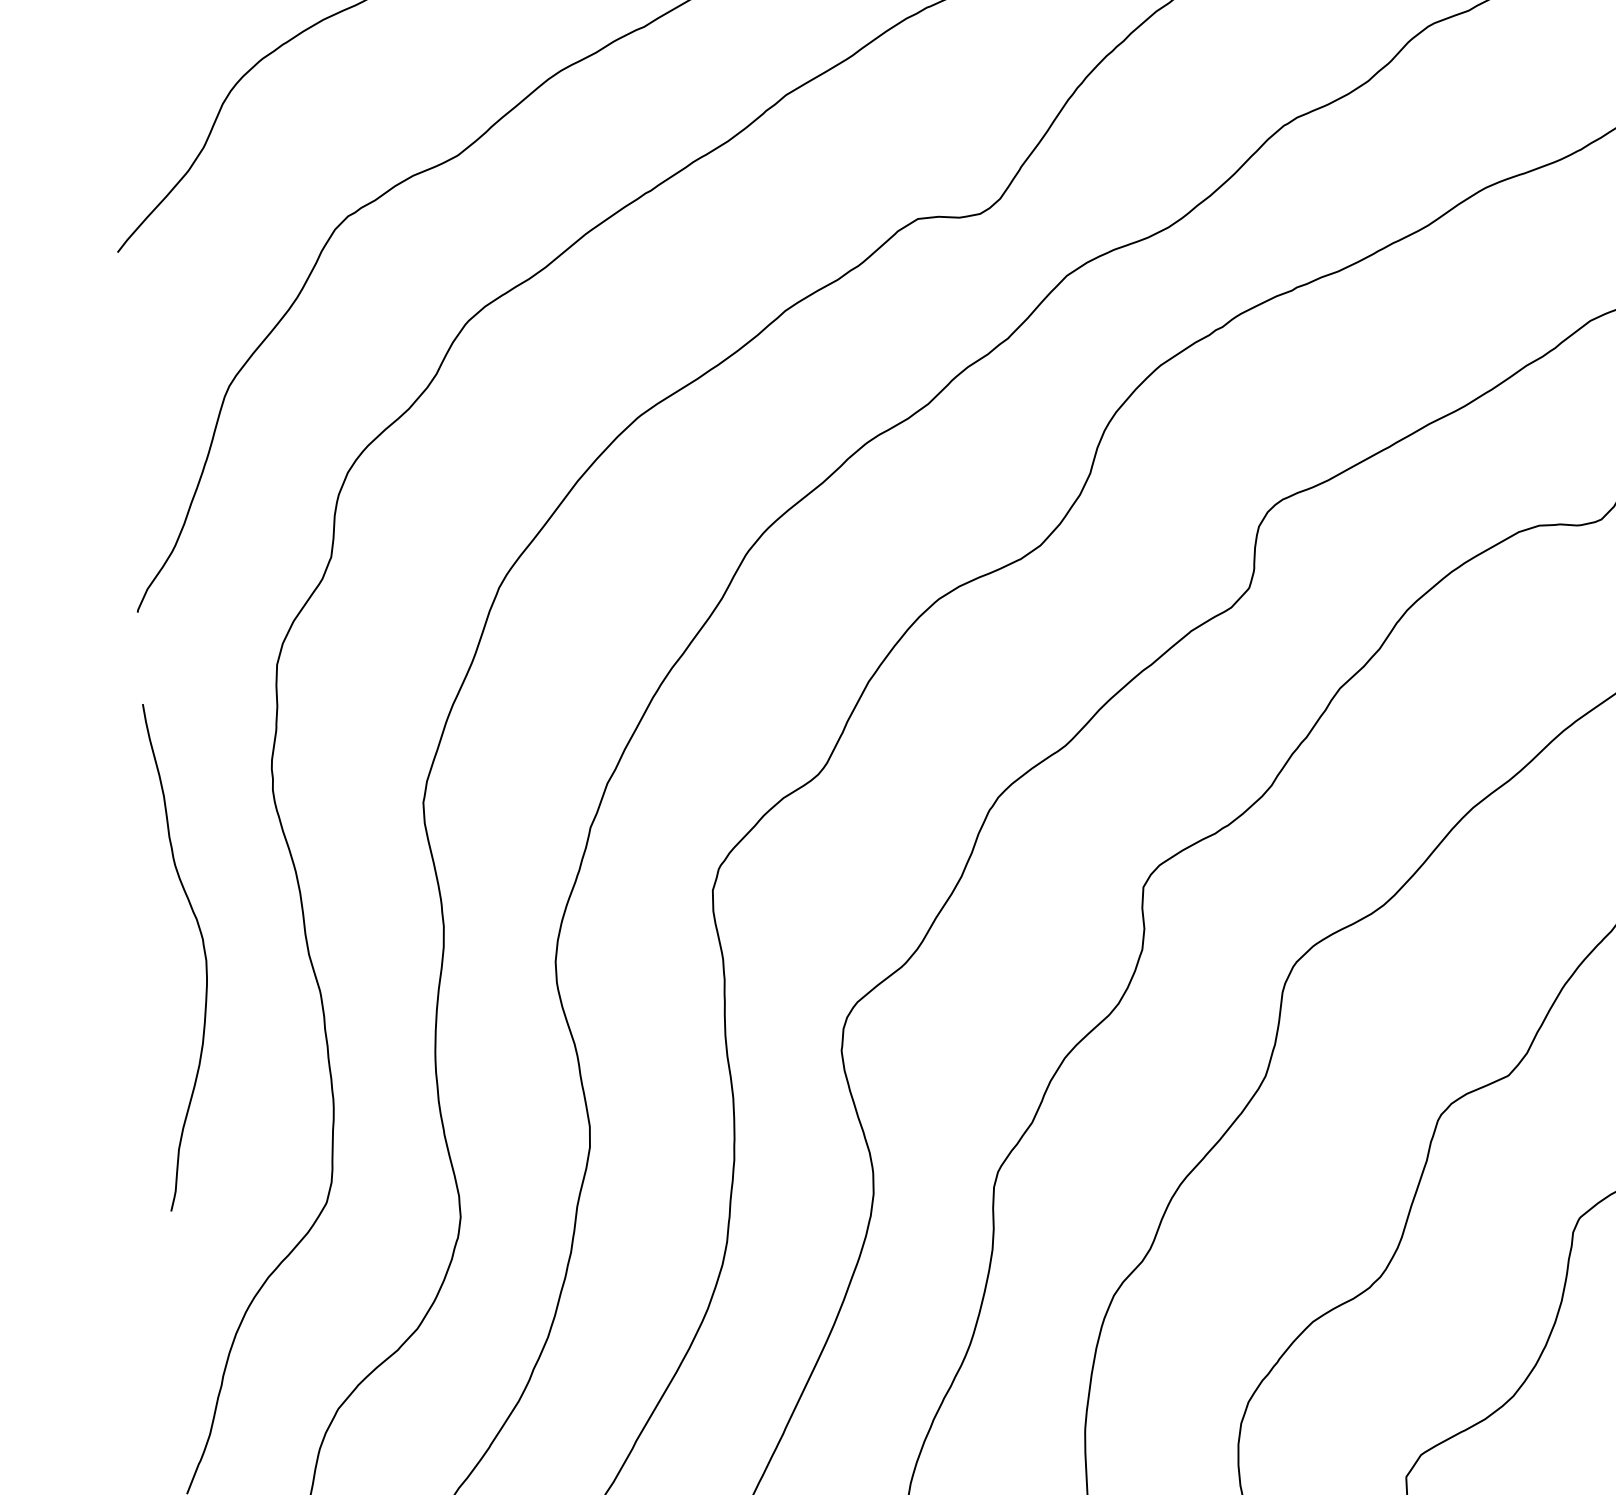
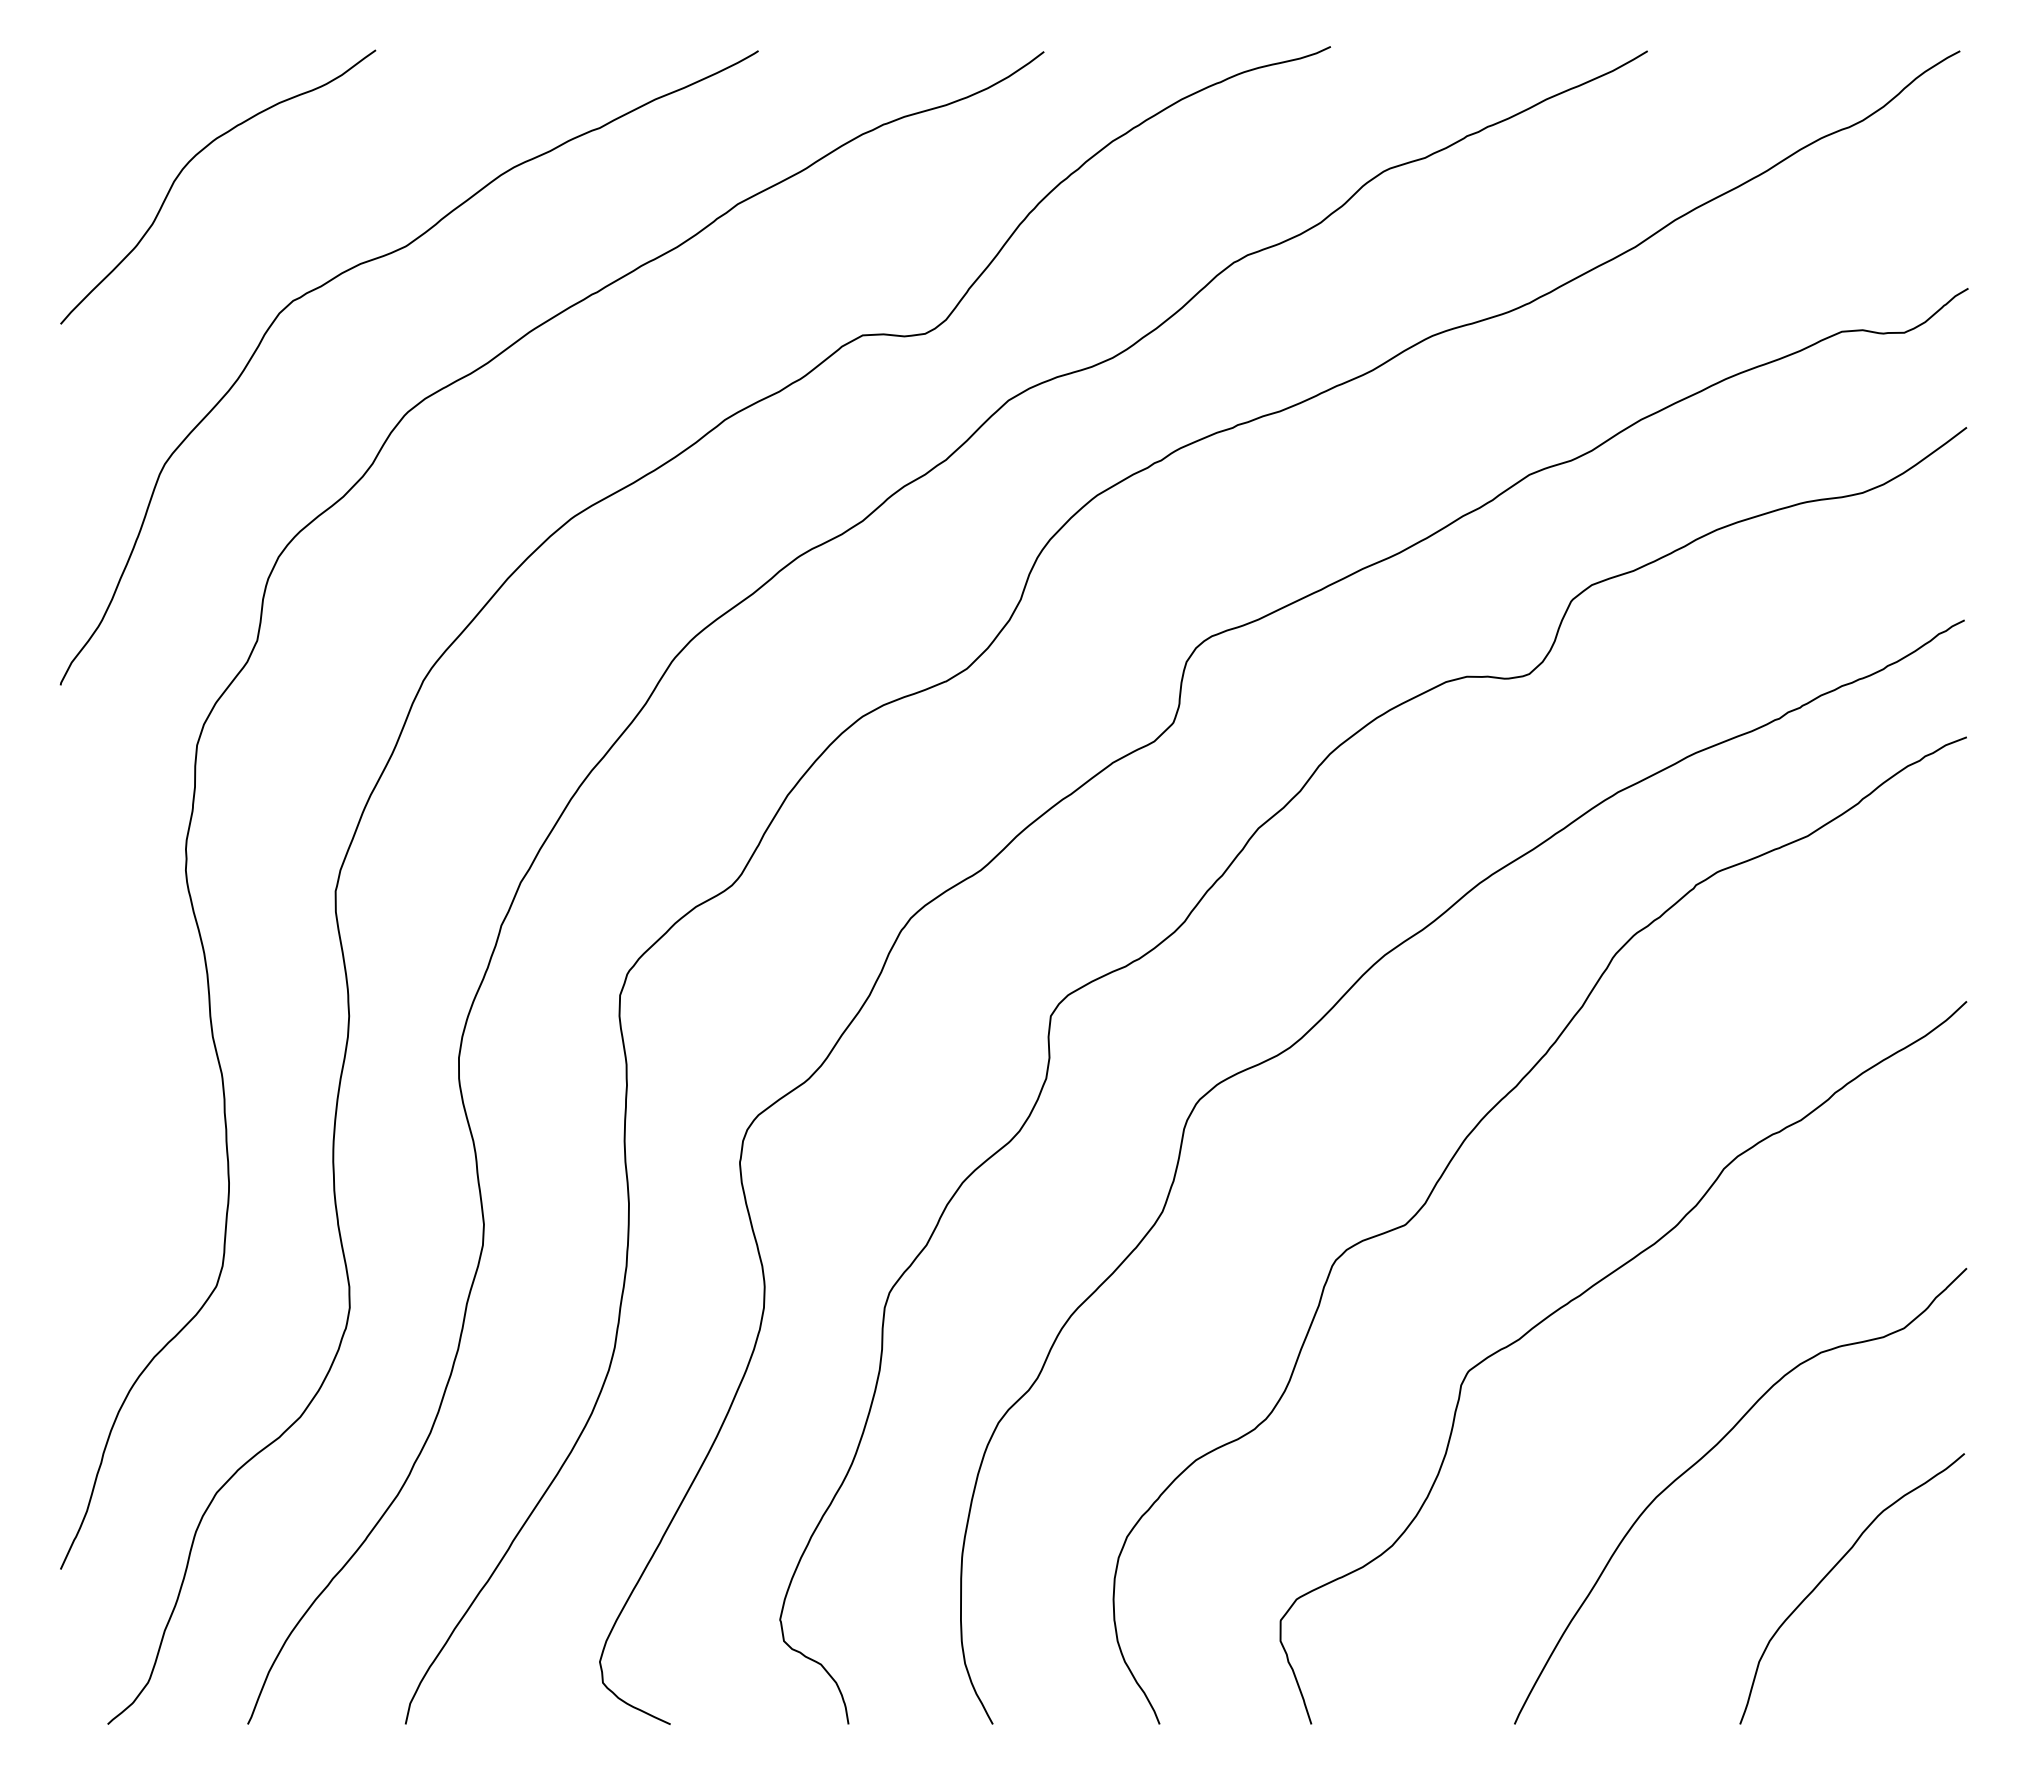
curve: (203, 952) -> (107, 1028), removed

